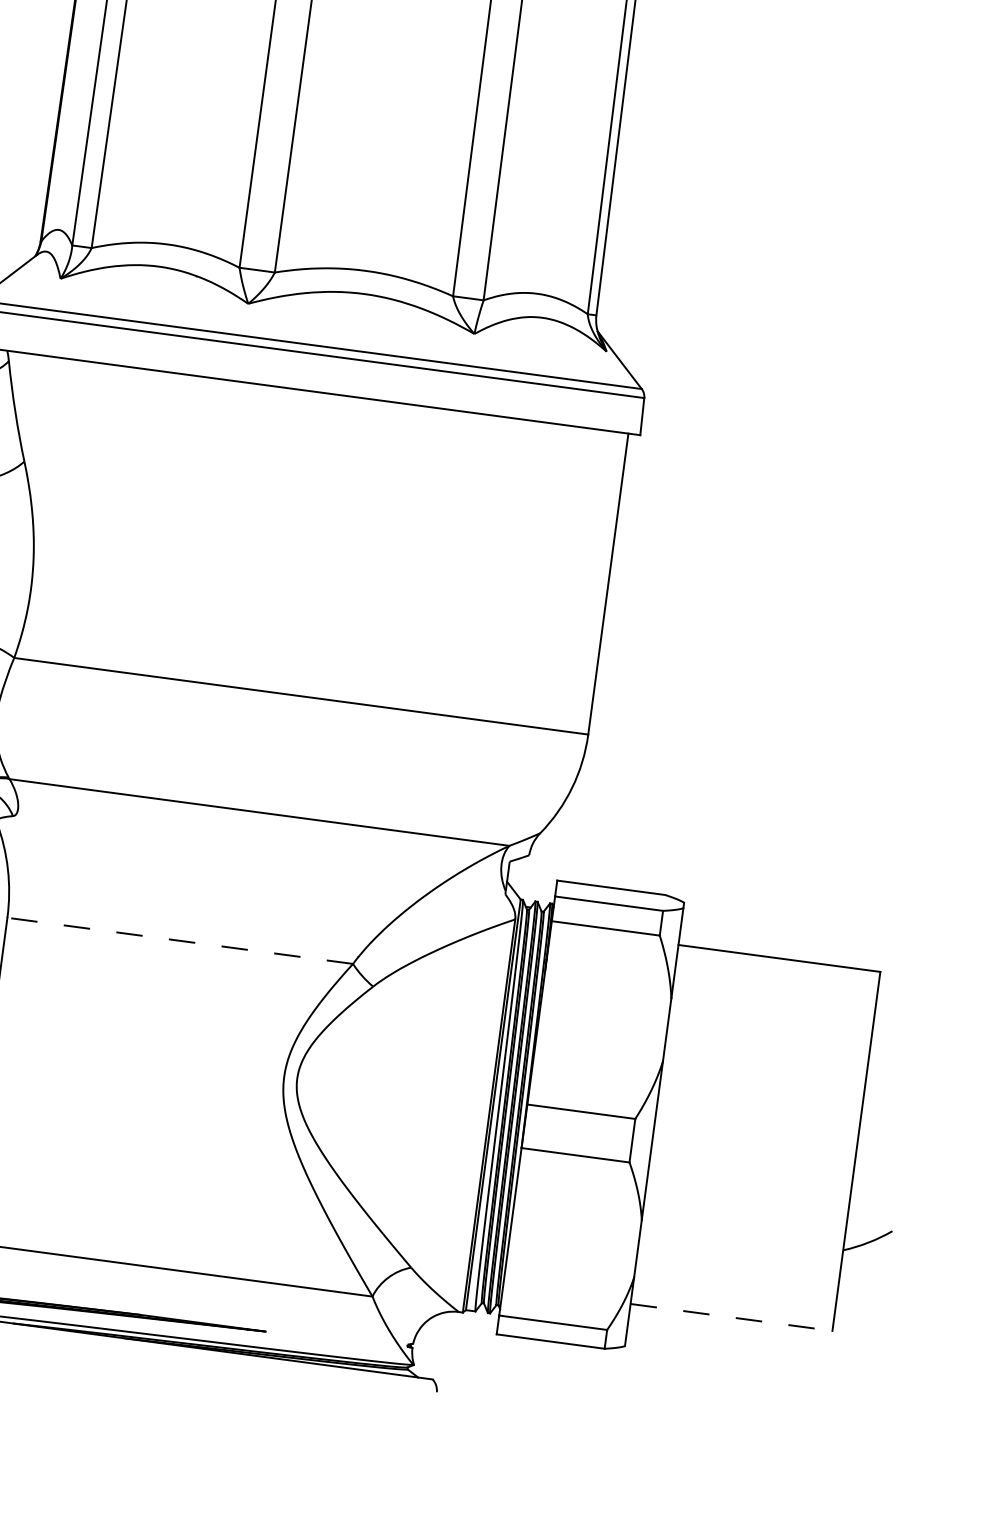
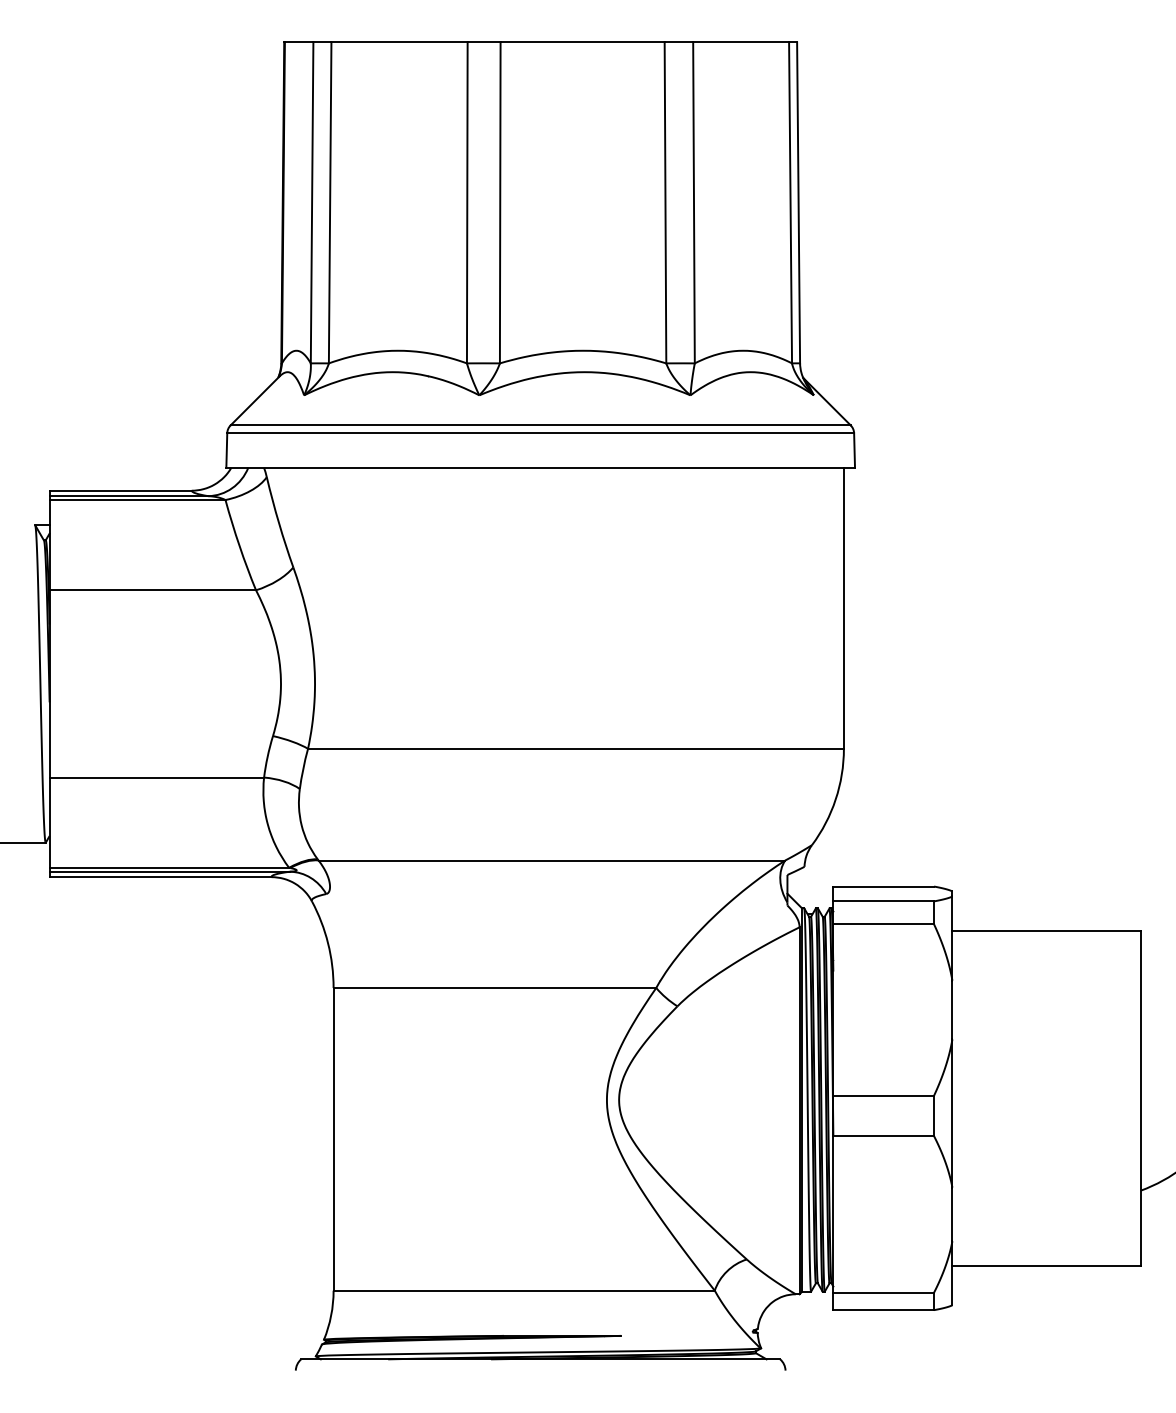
line: (179, 940) -> (494, 987), dashed -> solid
line: (732, 1317) -> (1047, 1265), dashed -> solid

